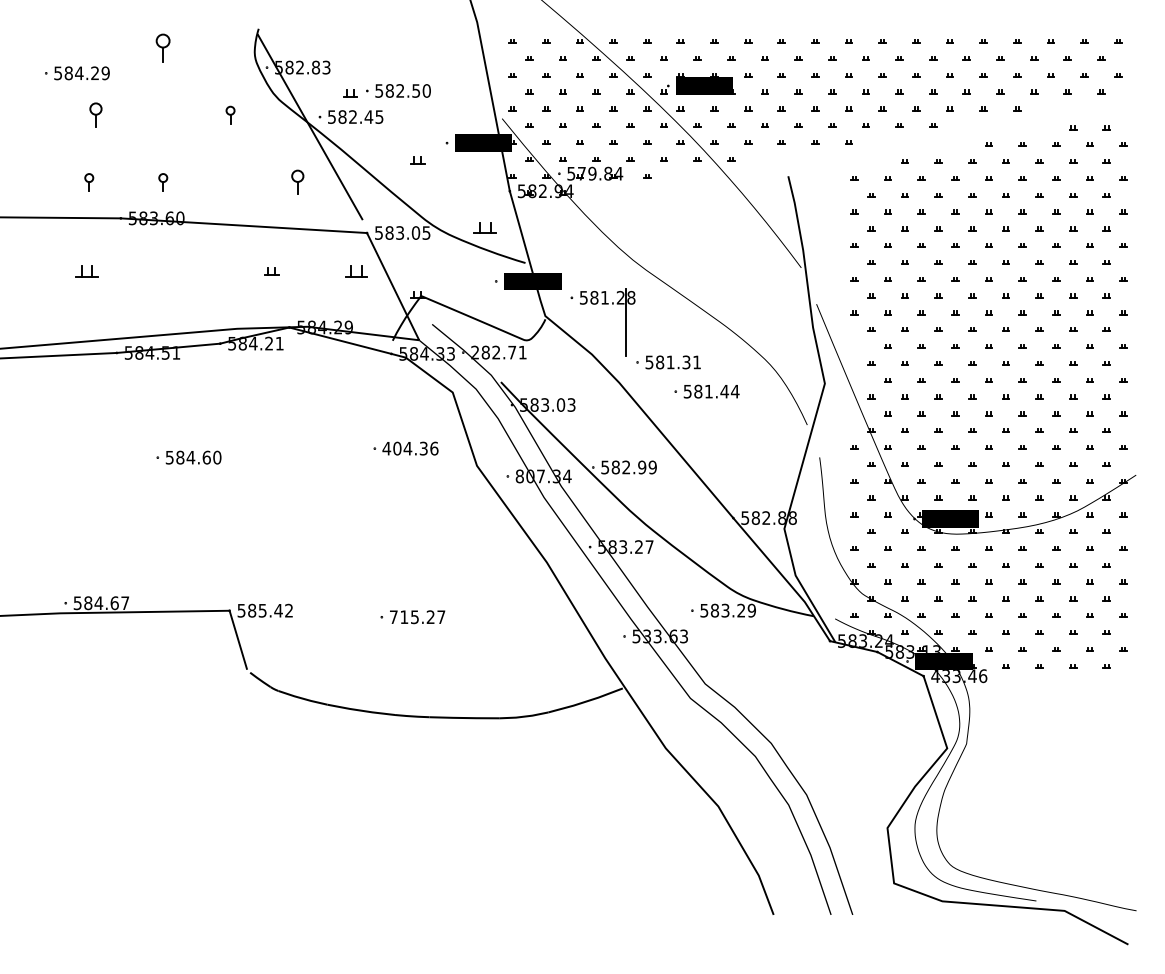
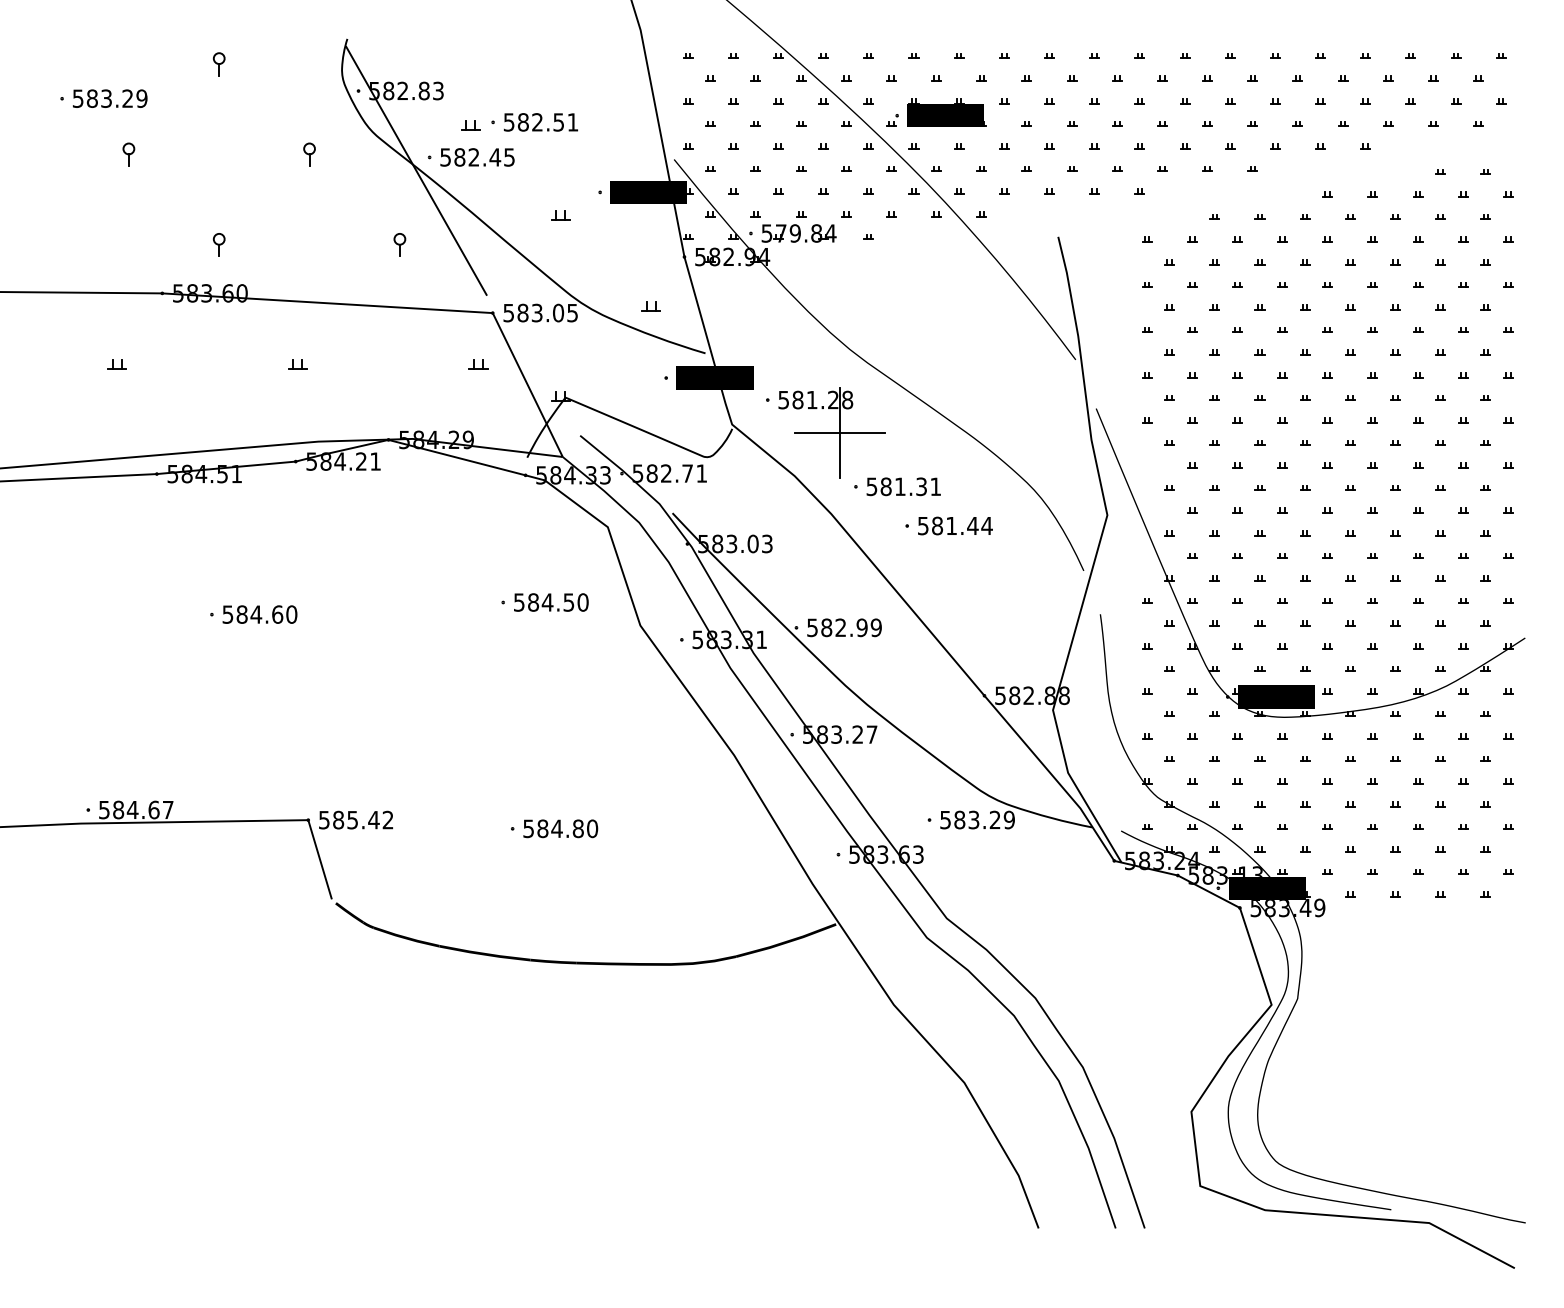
part: (163, 47) -> (219, 64), size x0.62
text: (79, 73) -> (106, 98), 584.29 -> 583.29
text: (426, 90) -> (572, 121), 582.50 -> 582.51
part: (95, 114) -> (128, 153), size x0.71
part: (89, 182) -> (120, 245), removed
part: (297, 182) -> (399, 245), size x0.71
part: (484, 227) -> (650, 305), size x0.62
part: (87, 271) -> (117, 364), size x0.62
part: (271, 271) -> (297, 364), moved
part: (356, 271) -> (478, 364), size x0.62
line: (625, 322) -> (839, 433), added
text: (474, 352) -> (637, 473), 282.71 -> 582.71
text: (410, 448) -> (551, 602), 404.36 -> 584.50
text: (543, 476) -> (729, 639), 807.34 -> 583.31
text: (417, 617) -> (560, 829), 715.27 -> 584.80
text: (647, 636) -> (869, 854), 533.63 -> 583.63
text: (959, 676) -> (1288, 908), 433.46 -> 583.49

